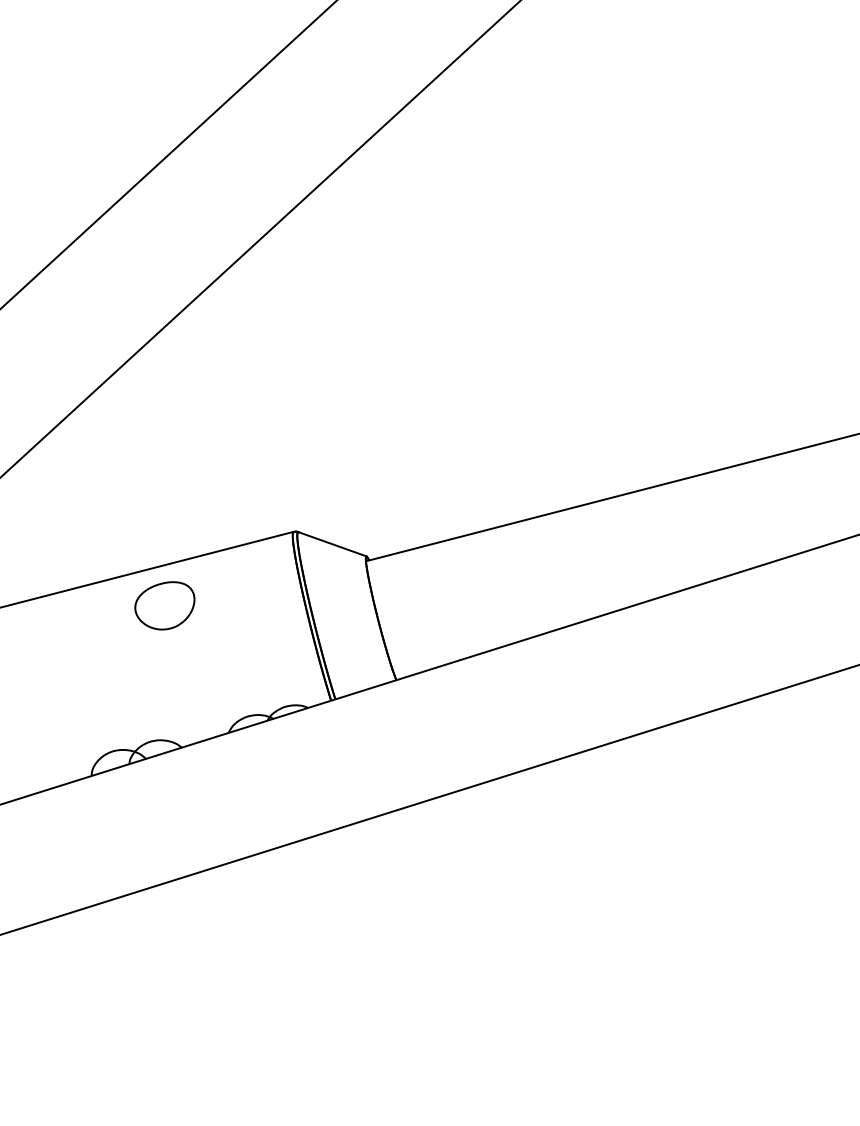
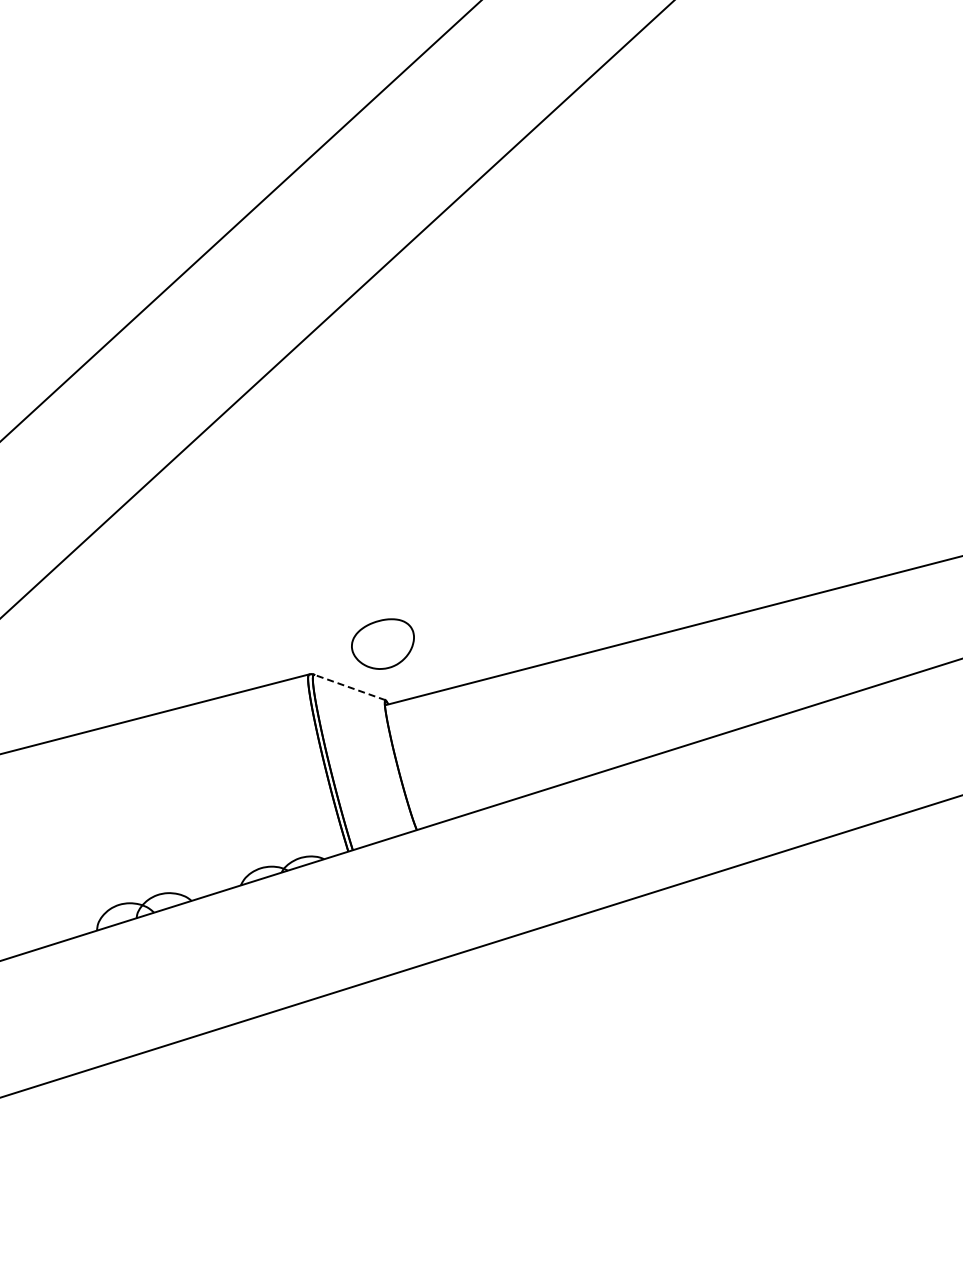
line: (332, 544) -> (349, 687), solid -> dashed
part: (164, 605) -> (382, 643), moved

